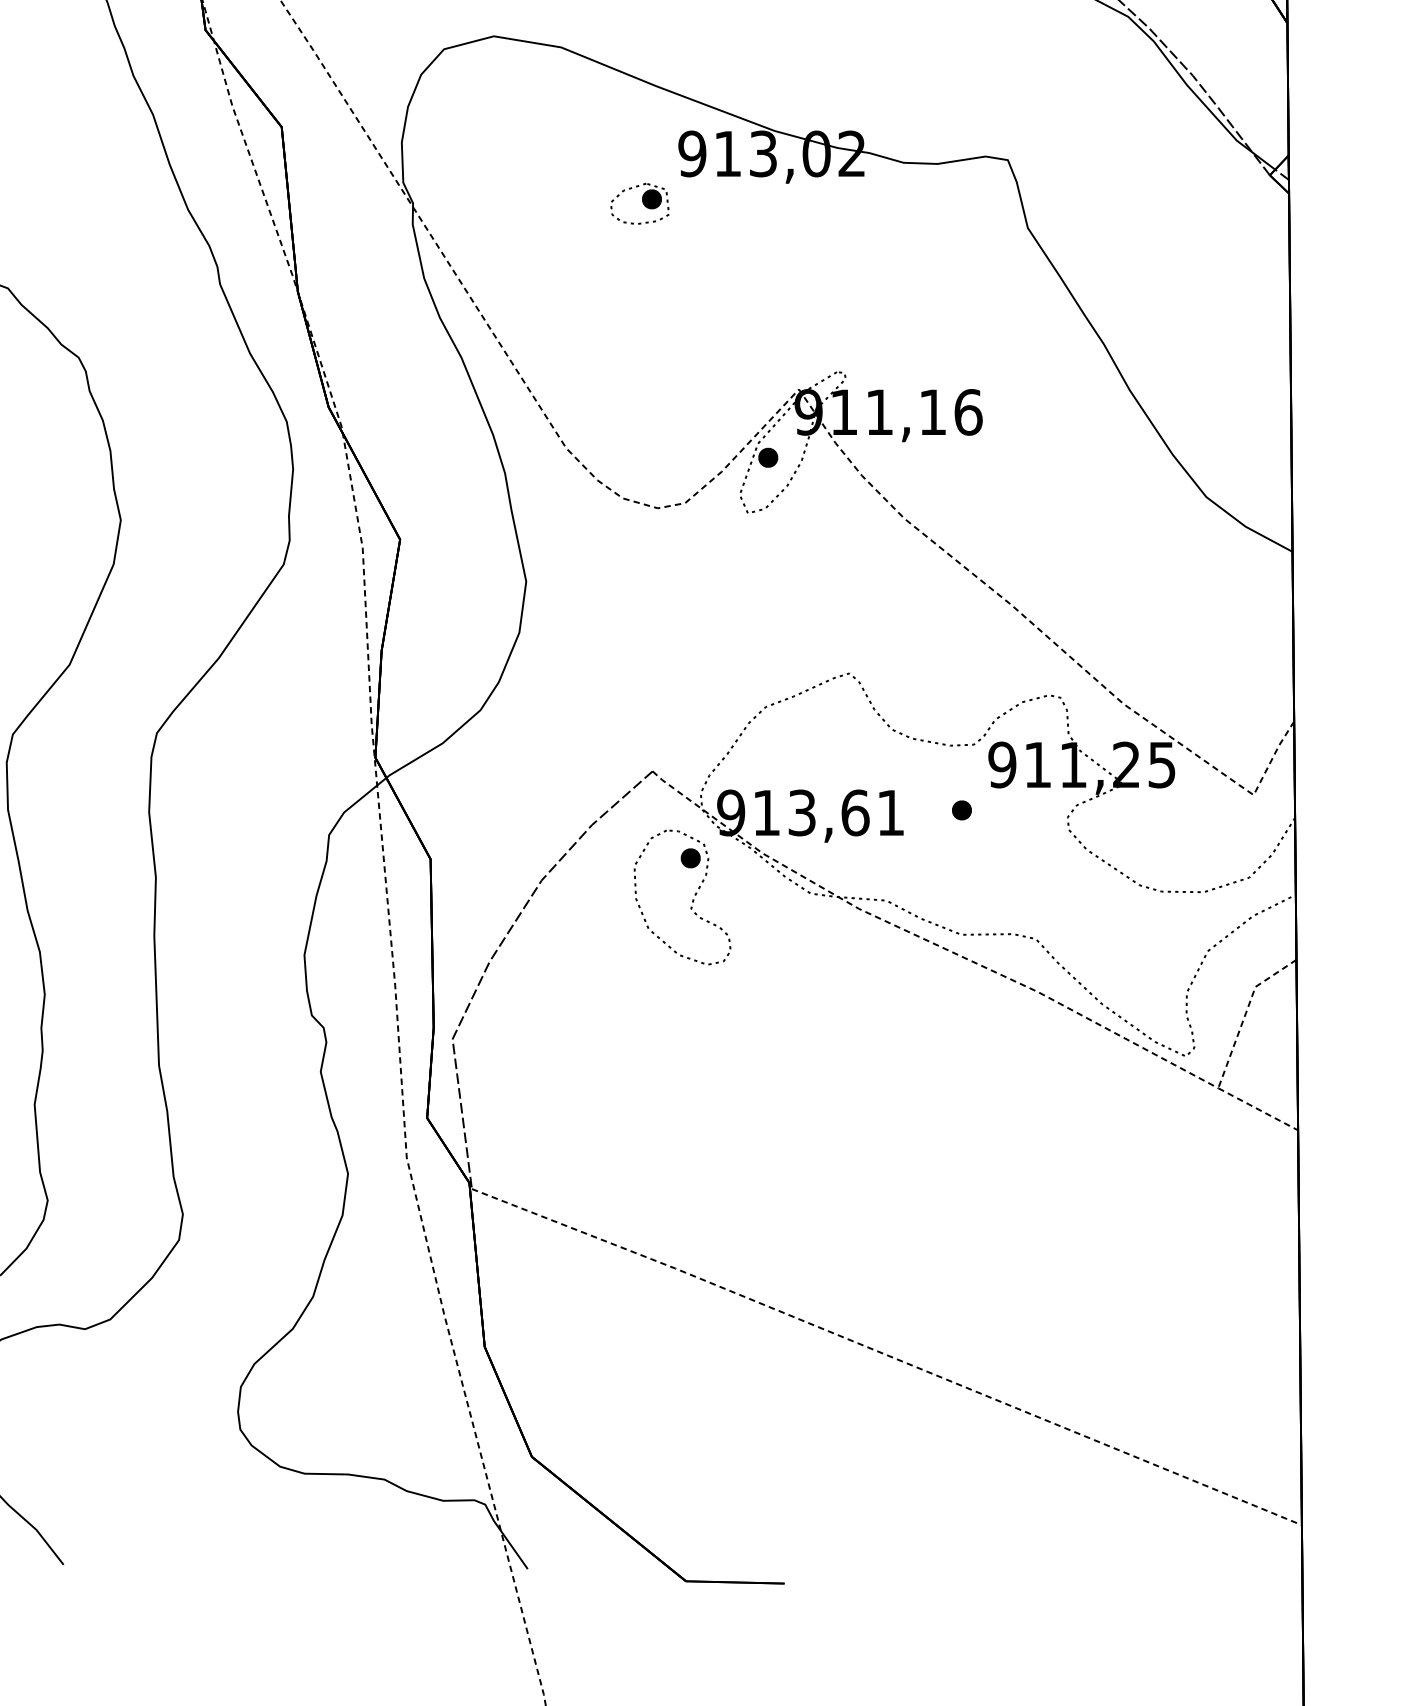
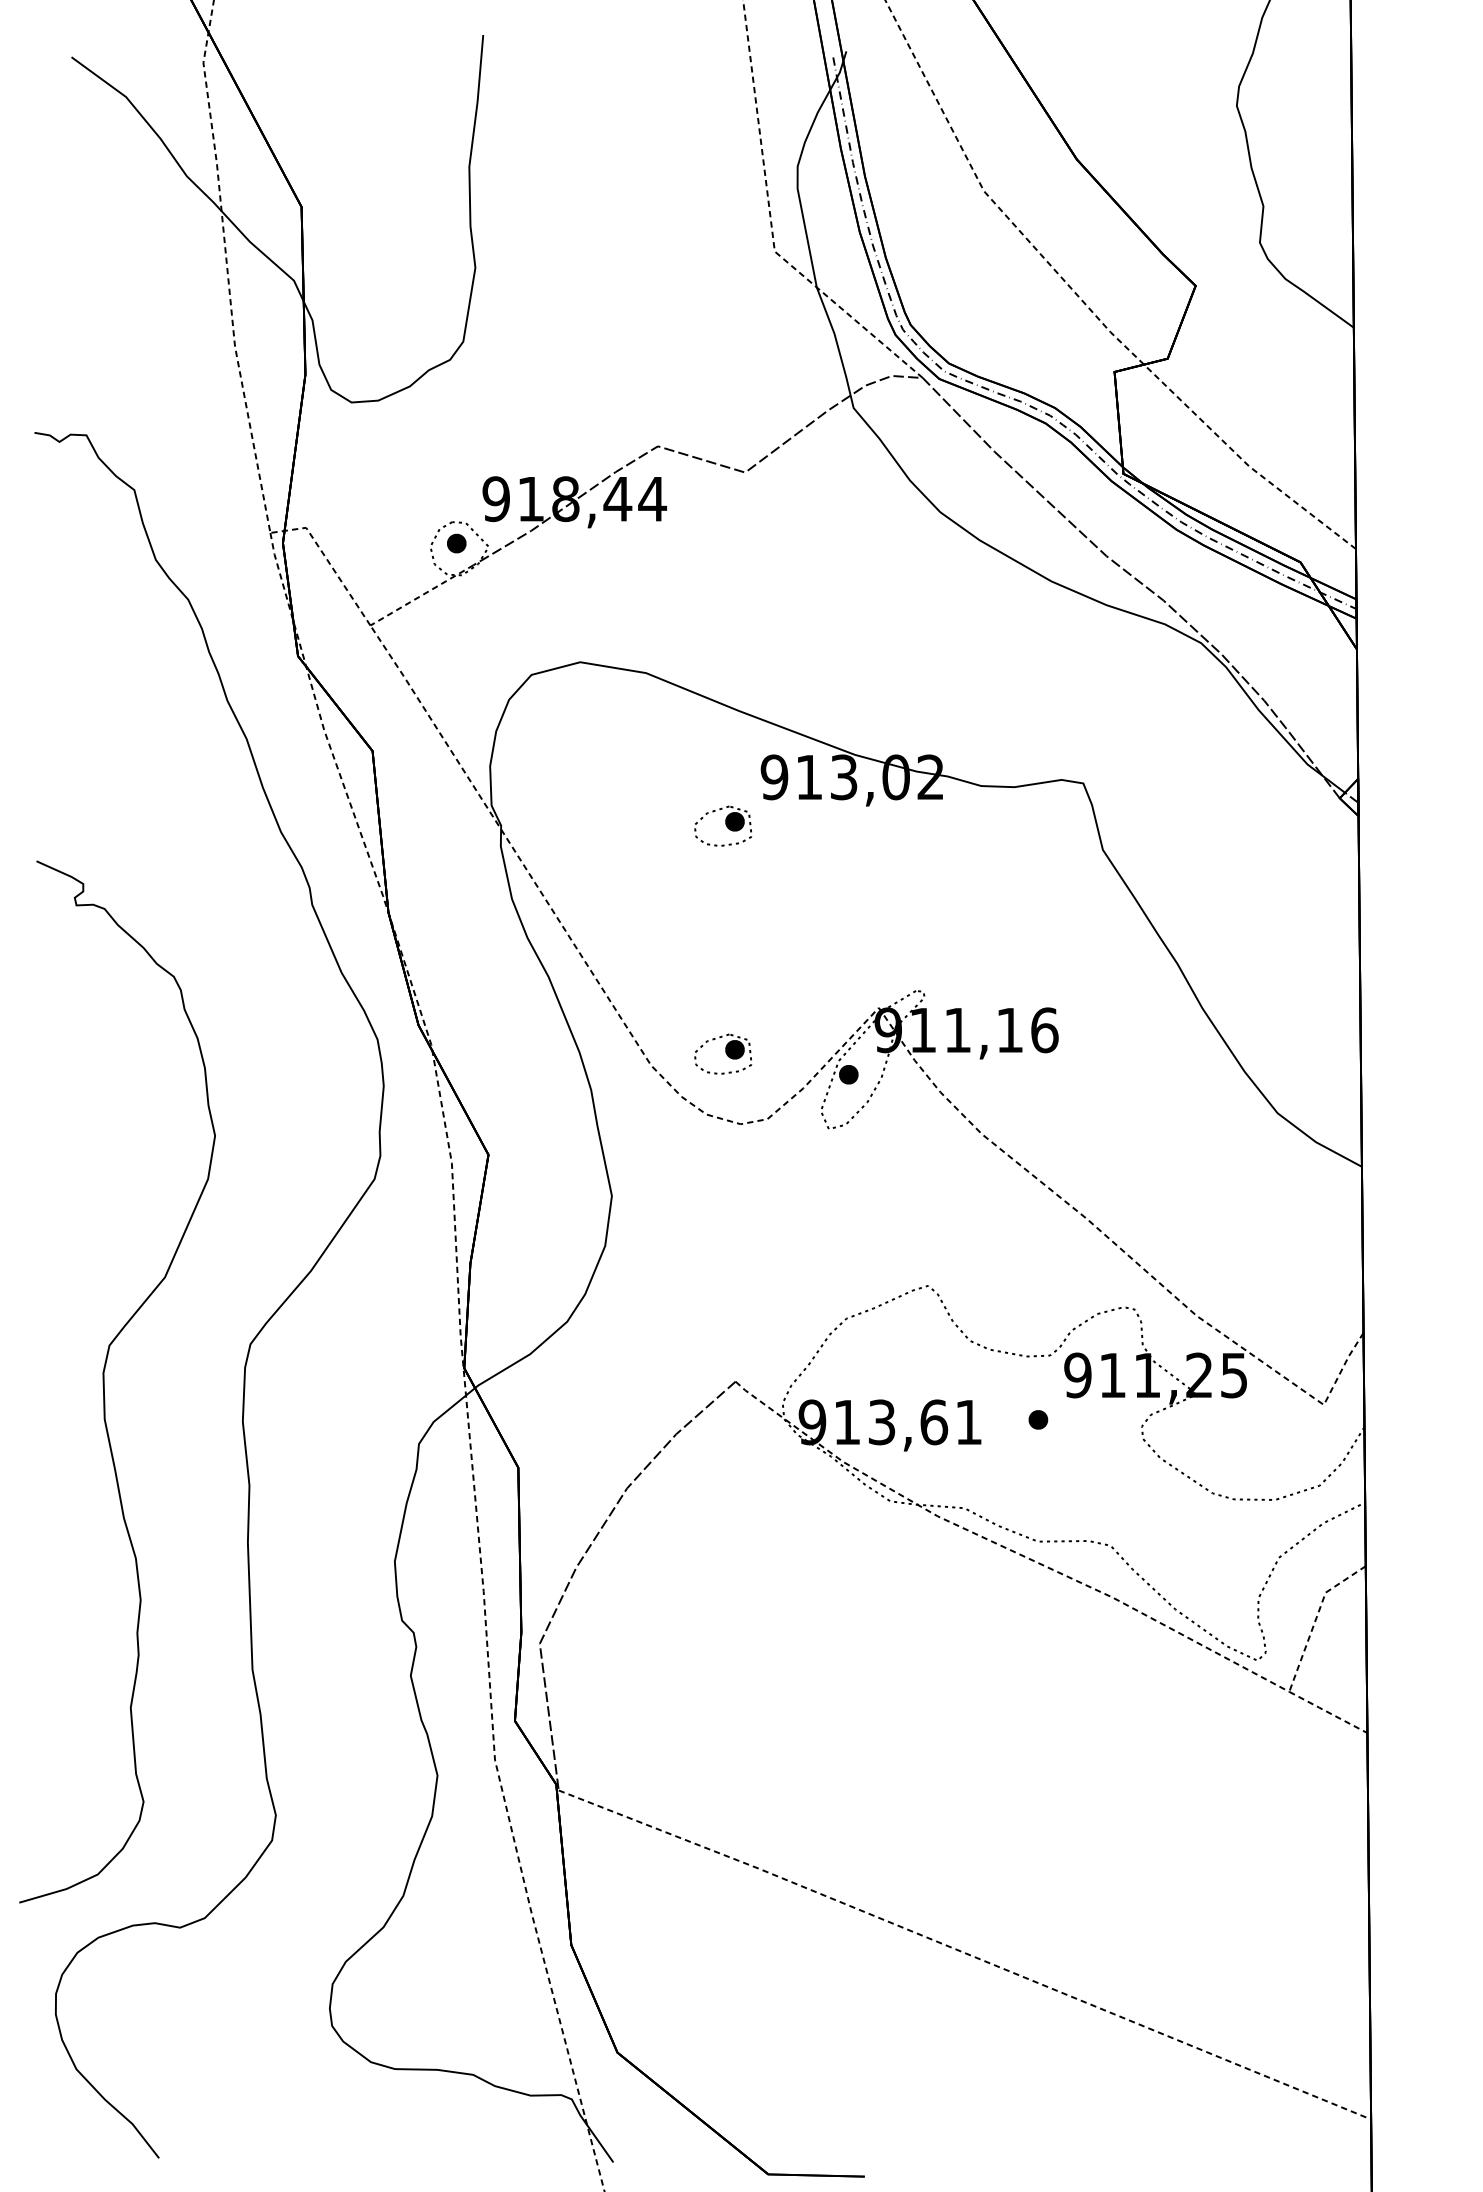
part: (640, 436) -> (723, 1053), added
part: (692, 899) -> (774, 1507), removed

